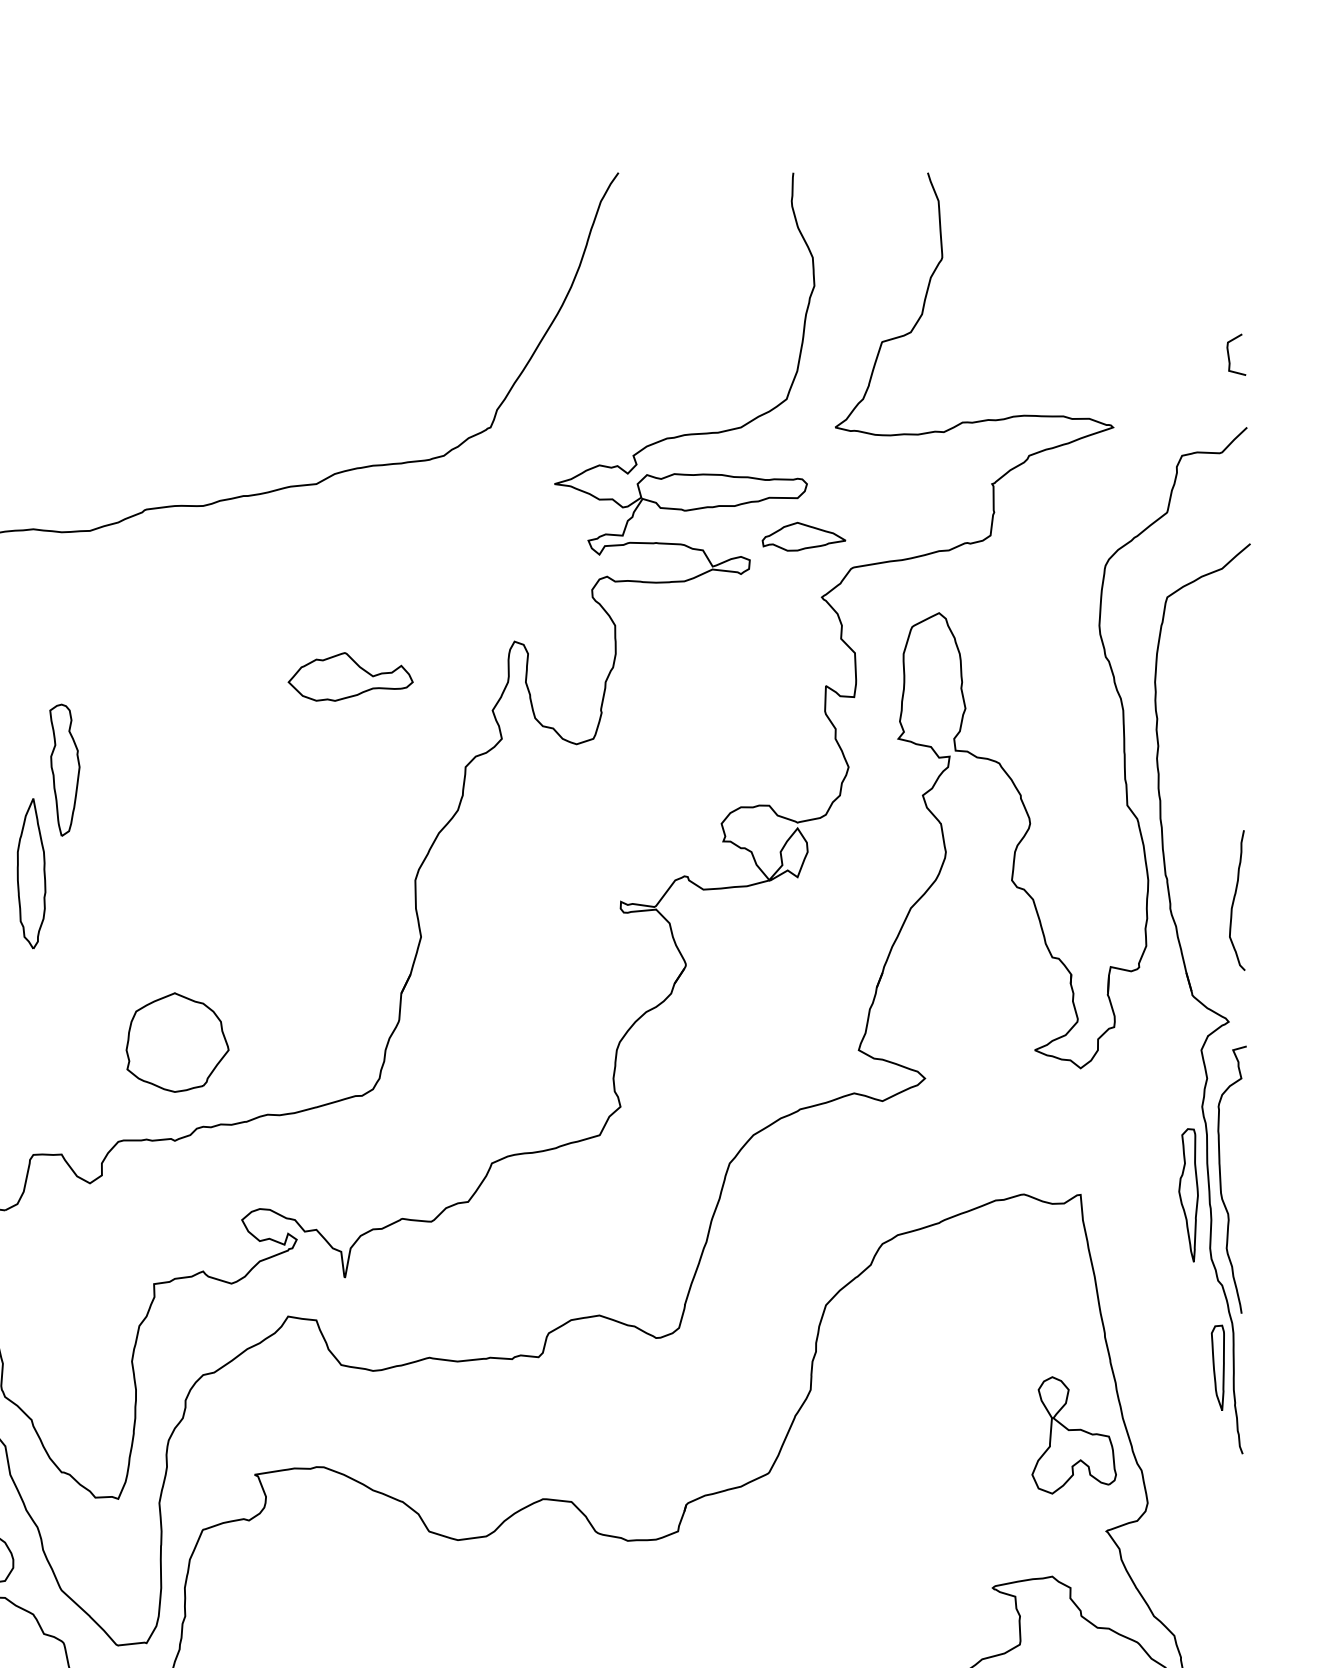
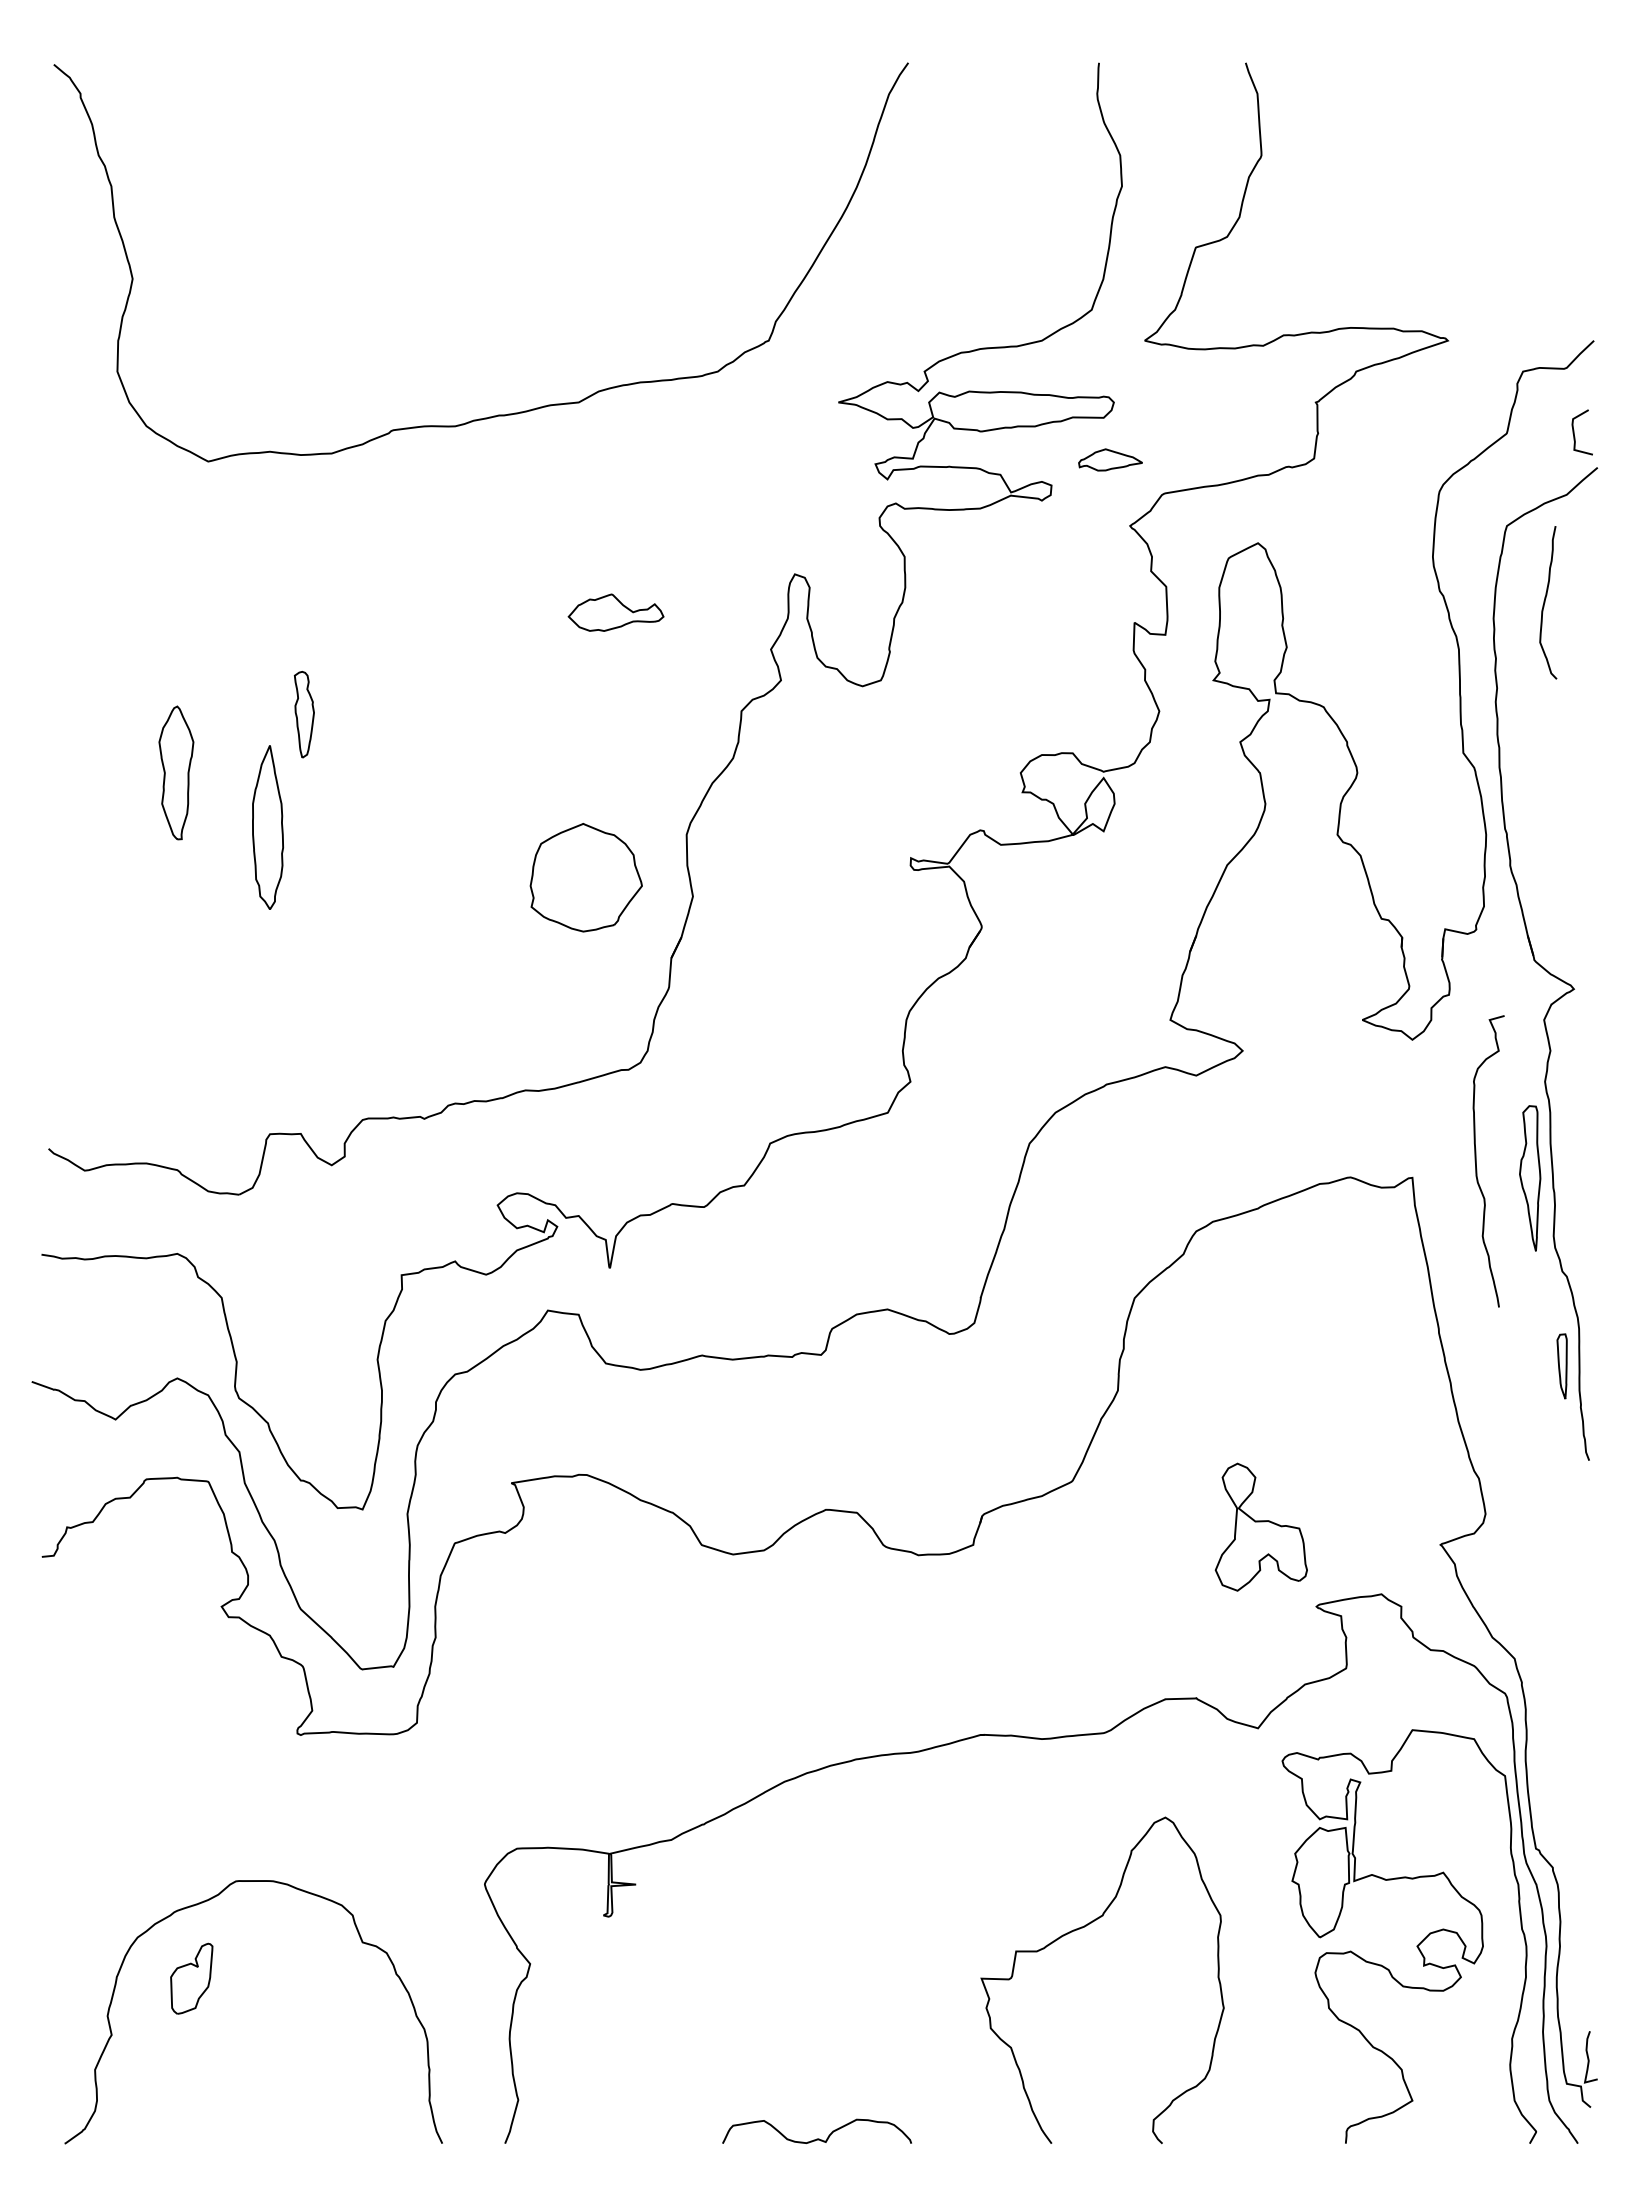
curve: (1229, 354) -> (1574, 432), moved
part: (803, 536) -> (1110, 459), size x0.7
part: (350, 676) -> (615, 612), size x0.7
part: (65, 770) -> (304, 714), size x0.6
curve: (1234, 900) -> (1545, 602), moved
part: (176, 1042) -> (585, 877), moved
curve: (1220, 1179) -> (1476, 1161), moved
part: (1217, 1367) -> (1561, 1366), size x0.7
part: (1073, 1434) -> (1260, 1526), moved

